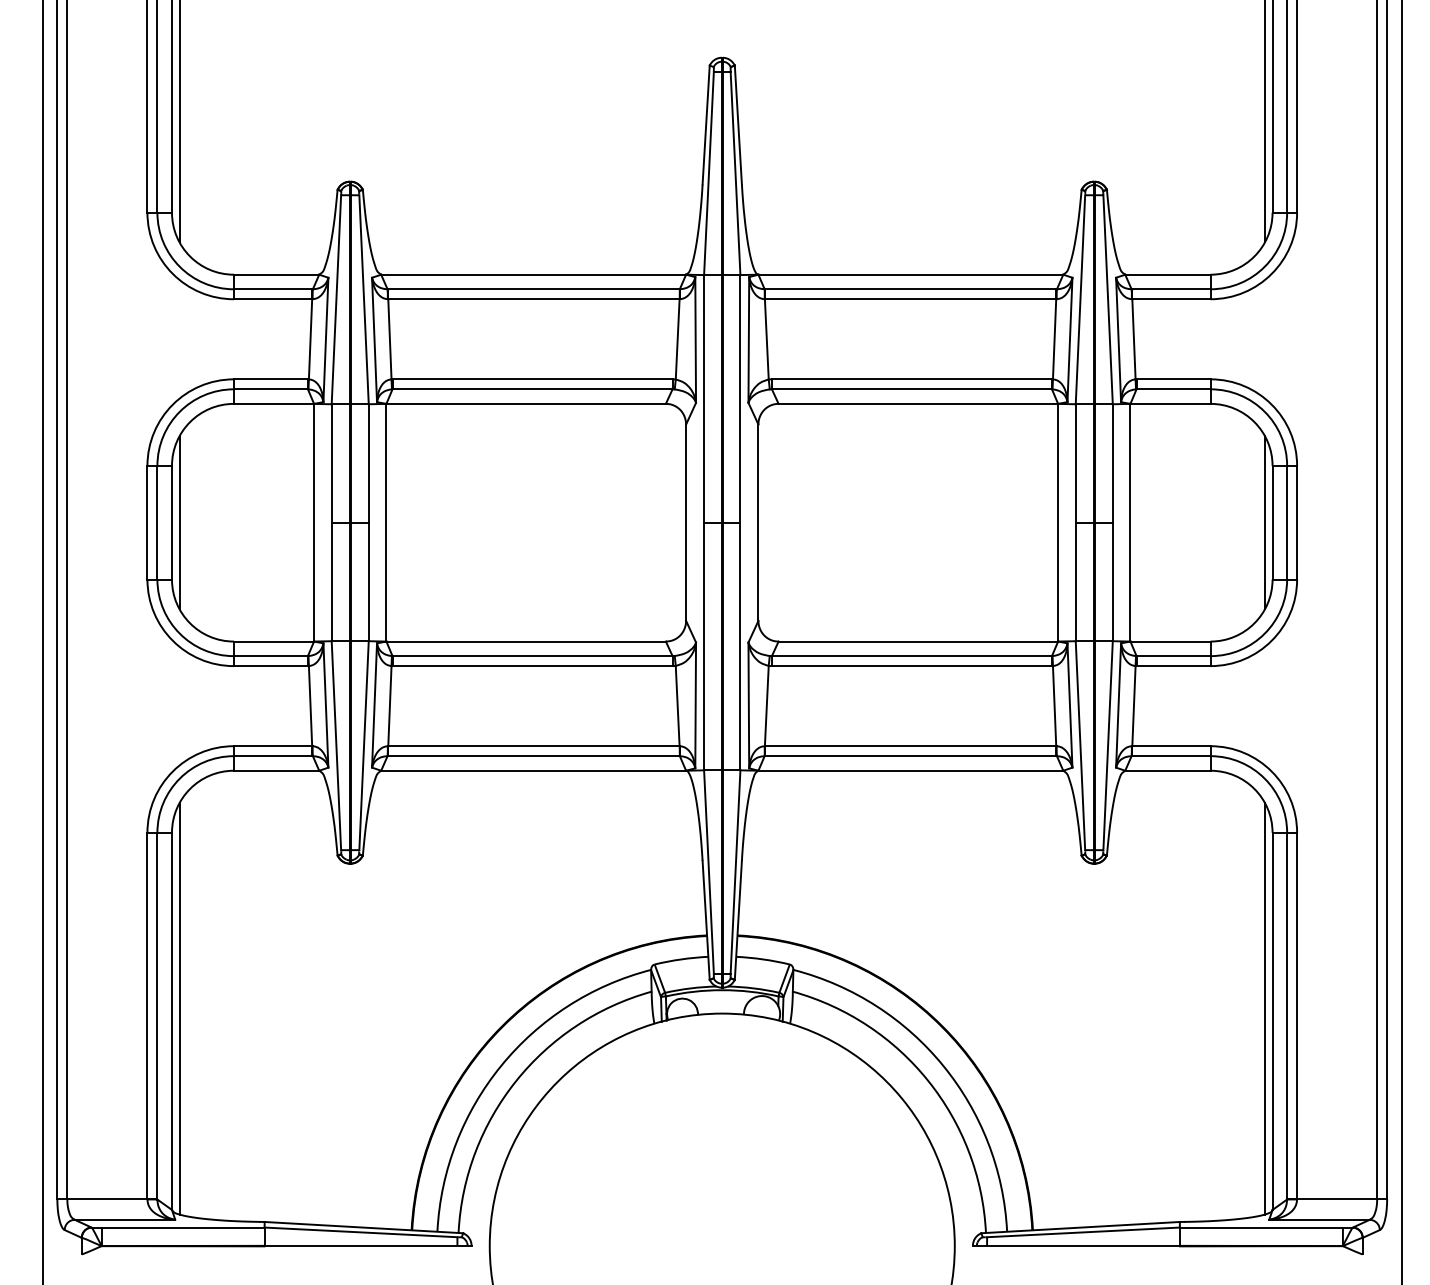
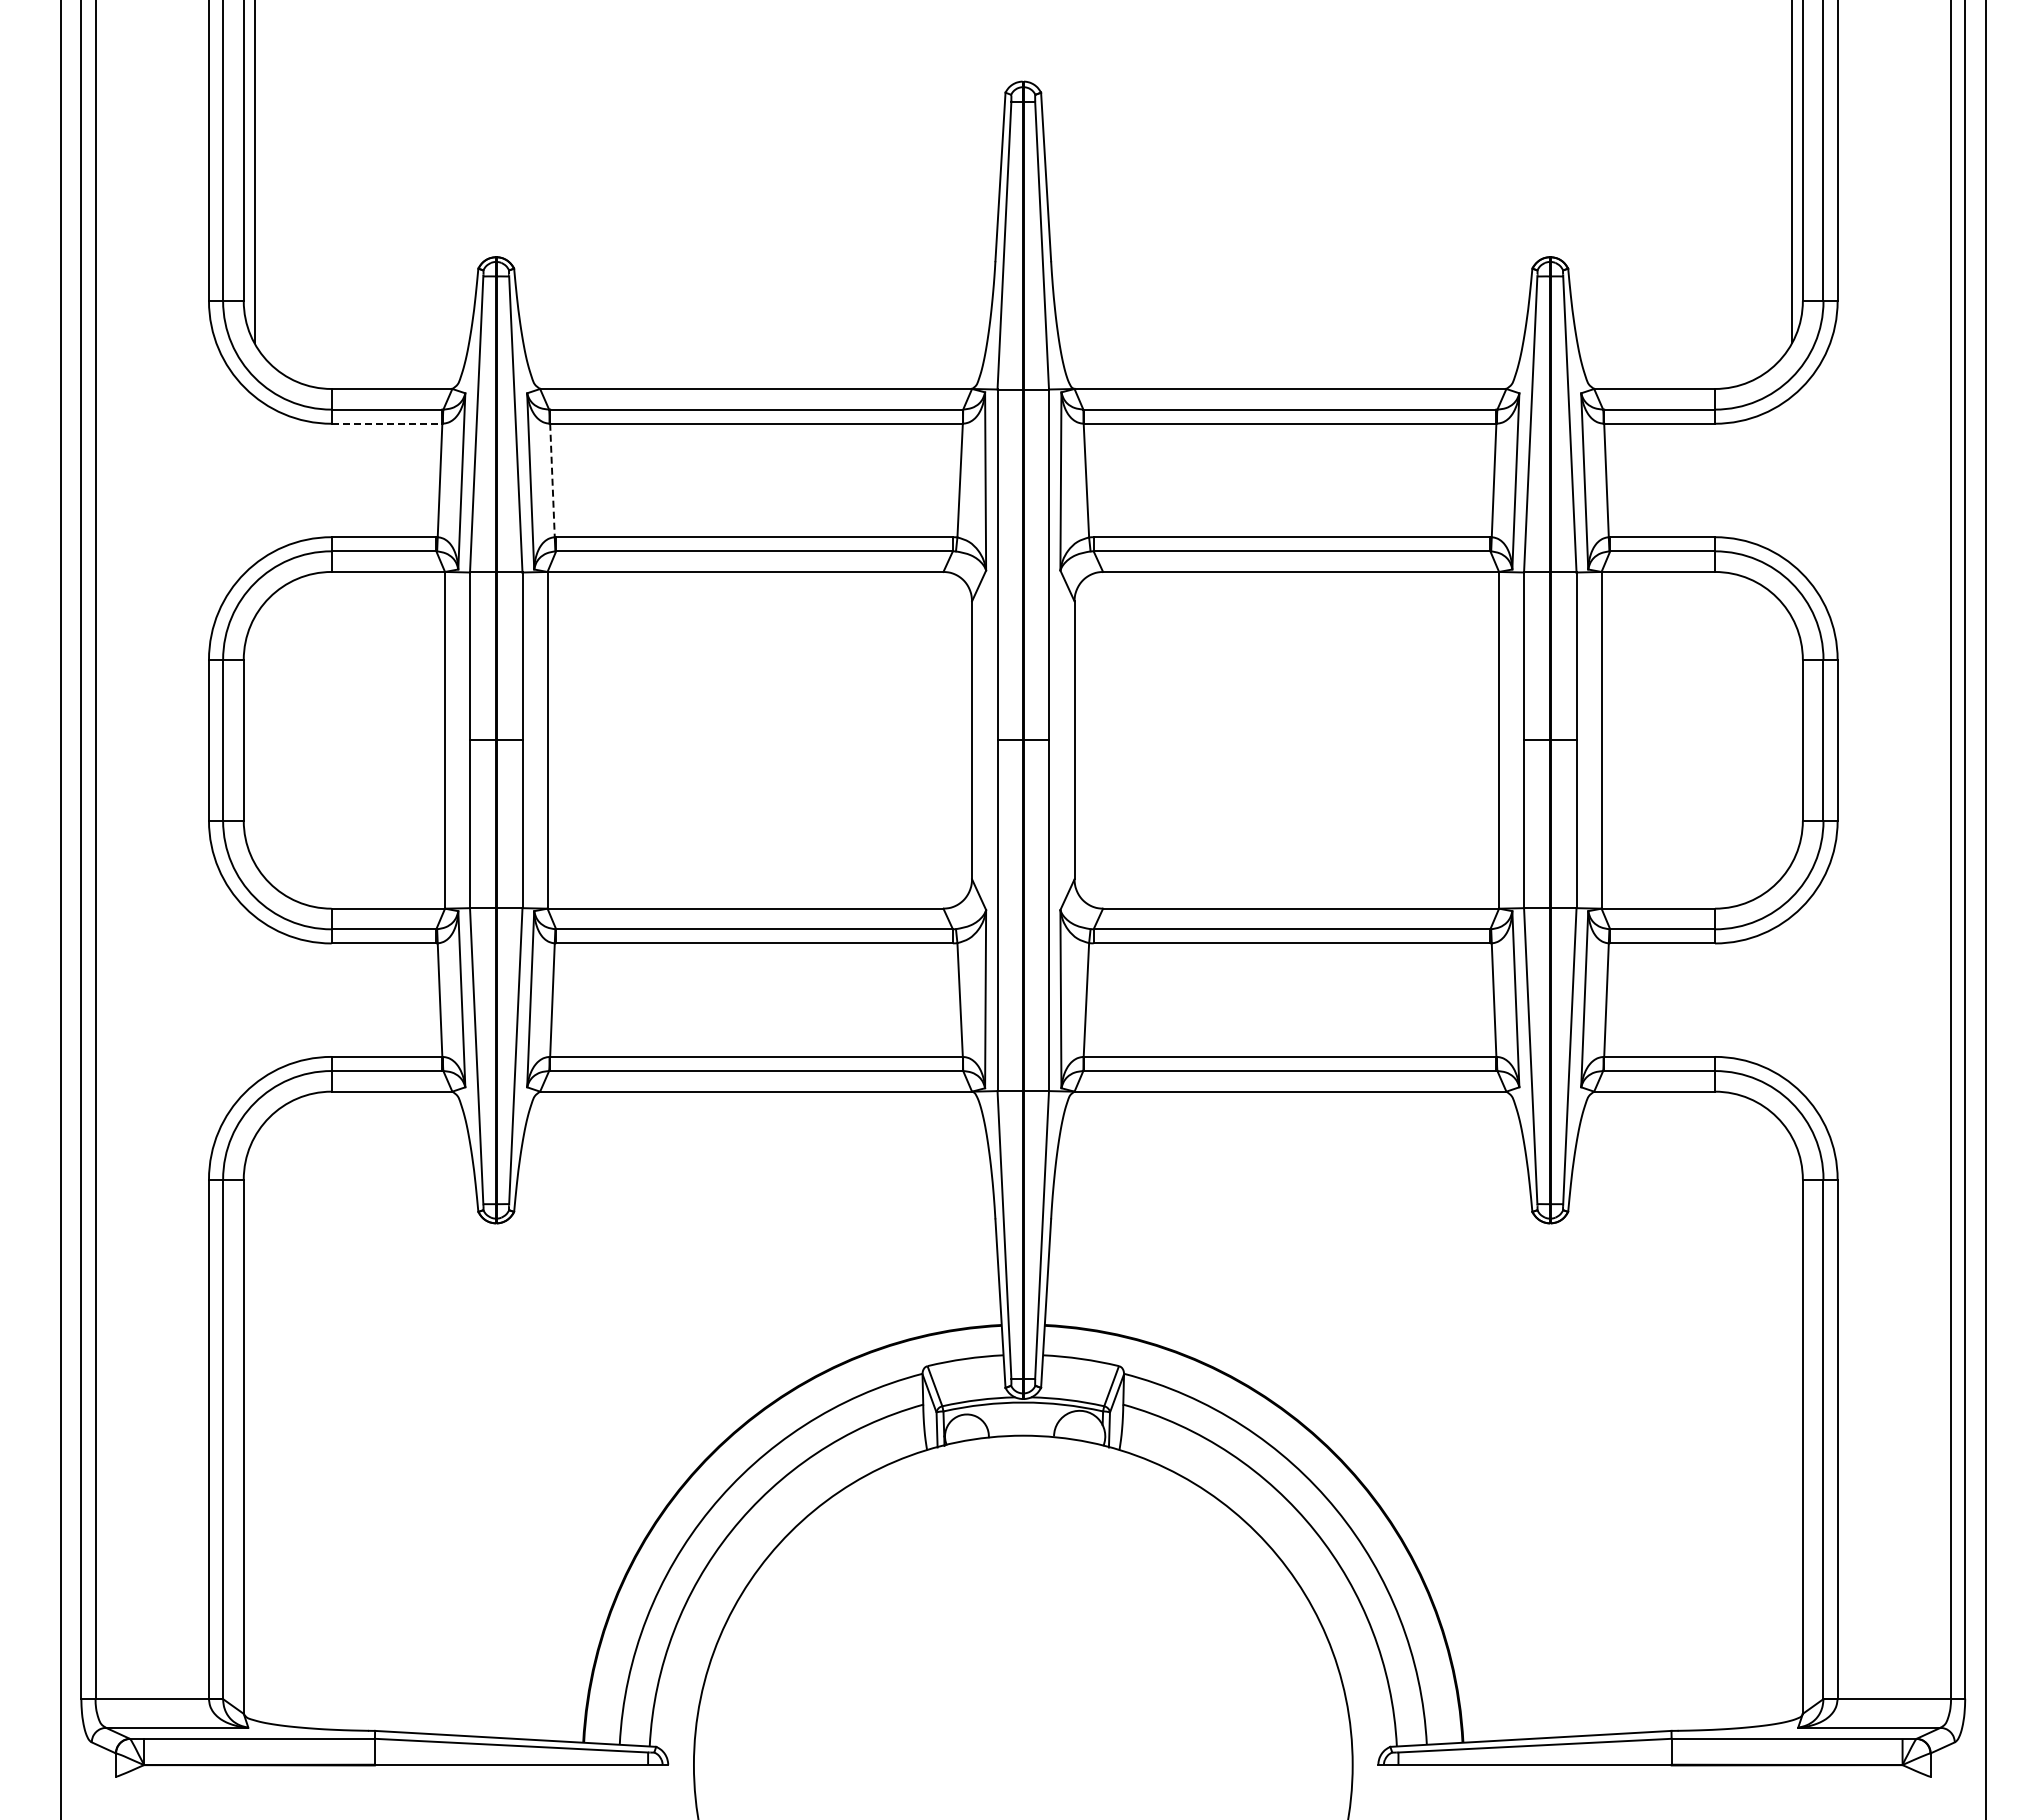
line: (273, 299) -> (387, 423), solid -> dashed
line: (389, 339) -> (552, 480), solid -> dashed
line: (179, 522) -> (254, 740), removed
line: (1264, 522) -> (1791, 740), removed
line: (179, 1008) -> (254, 1428), removed
line: (1264, 1008) -> (1791, 1428), removed

